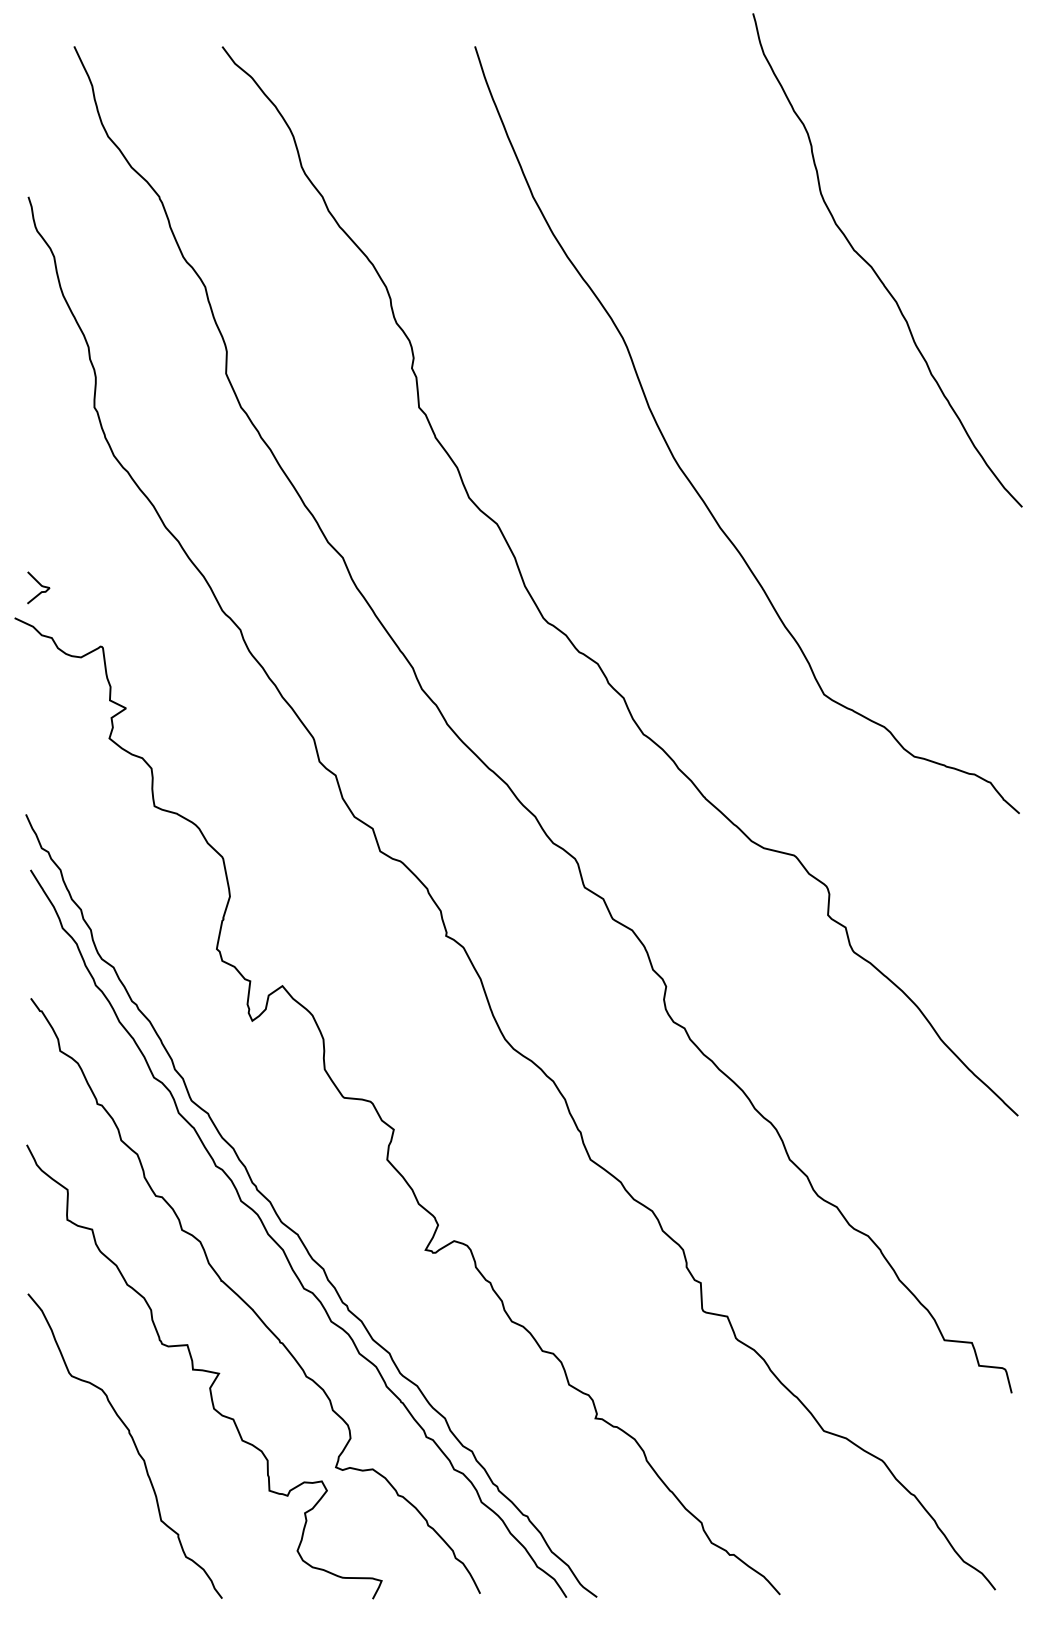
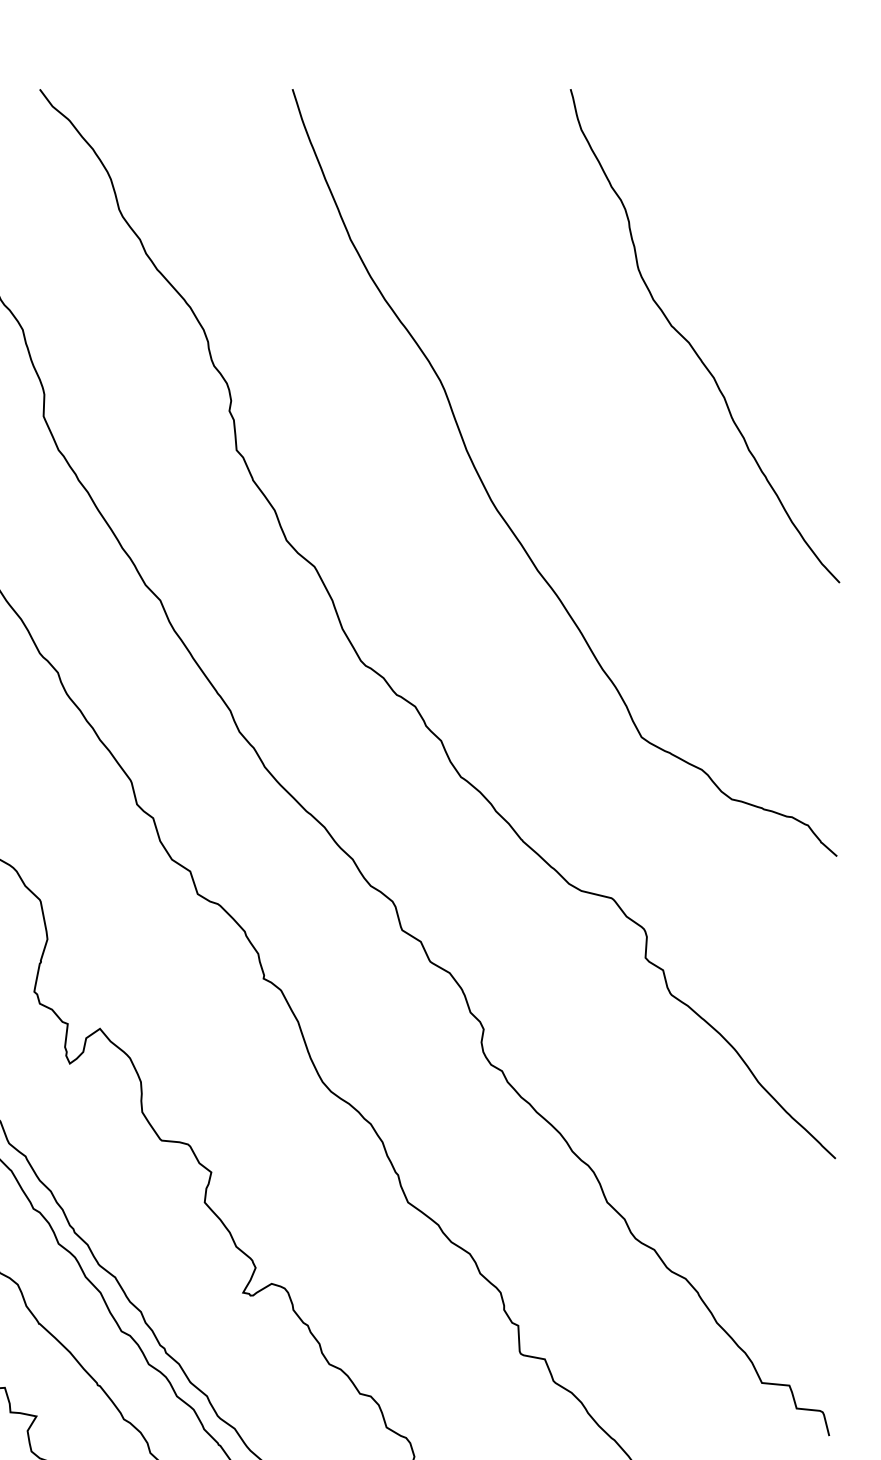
curve: (874, 269) -> (692, 345), moved

